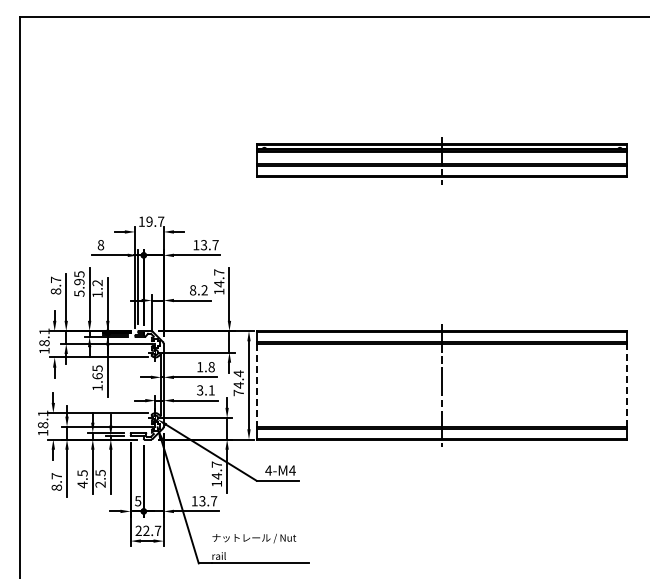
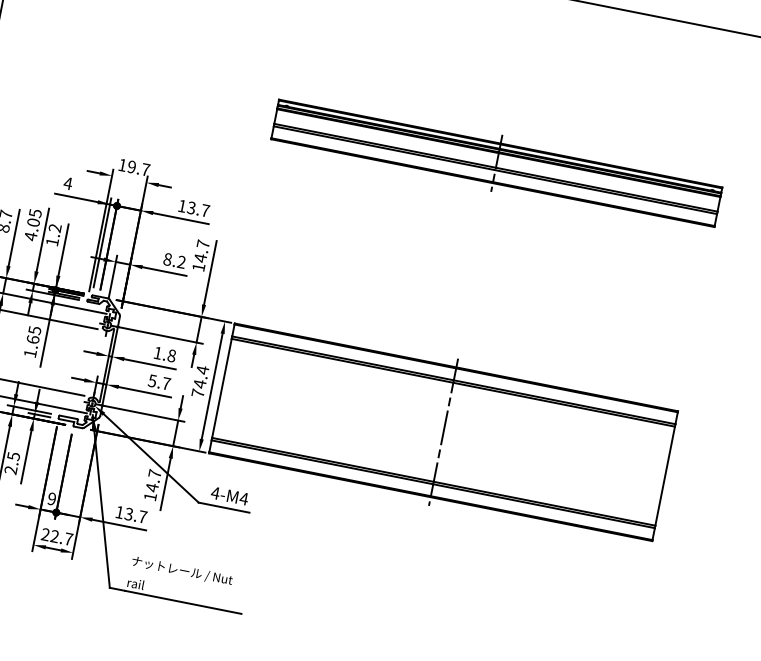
text: (100, 245) -> (67, 183), 8 -> 4
text: (79, 288) -> (32, 230), 5.95 -> 4.05
line: (627, 384) -> (665, 475), dashed -> solid
line: (257, 385) -> (222, 388), dashed -> solid
text: (205, 390) -> (158, 382), 3.1 -> 5.7
text: (138, 501) -> (52, 499), 5 -> 9

